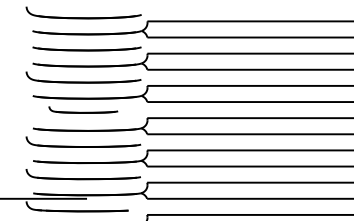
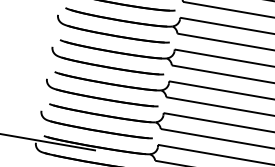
part: (83, 109) -> (107, 61), size x1.67

